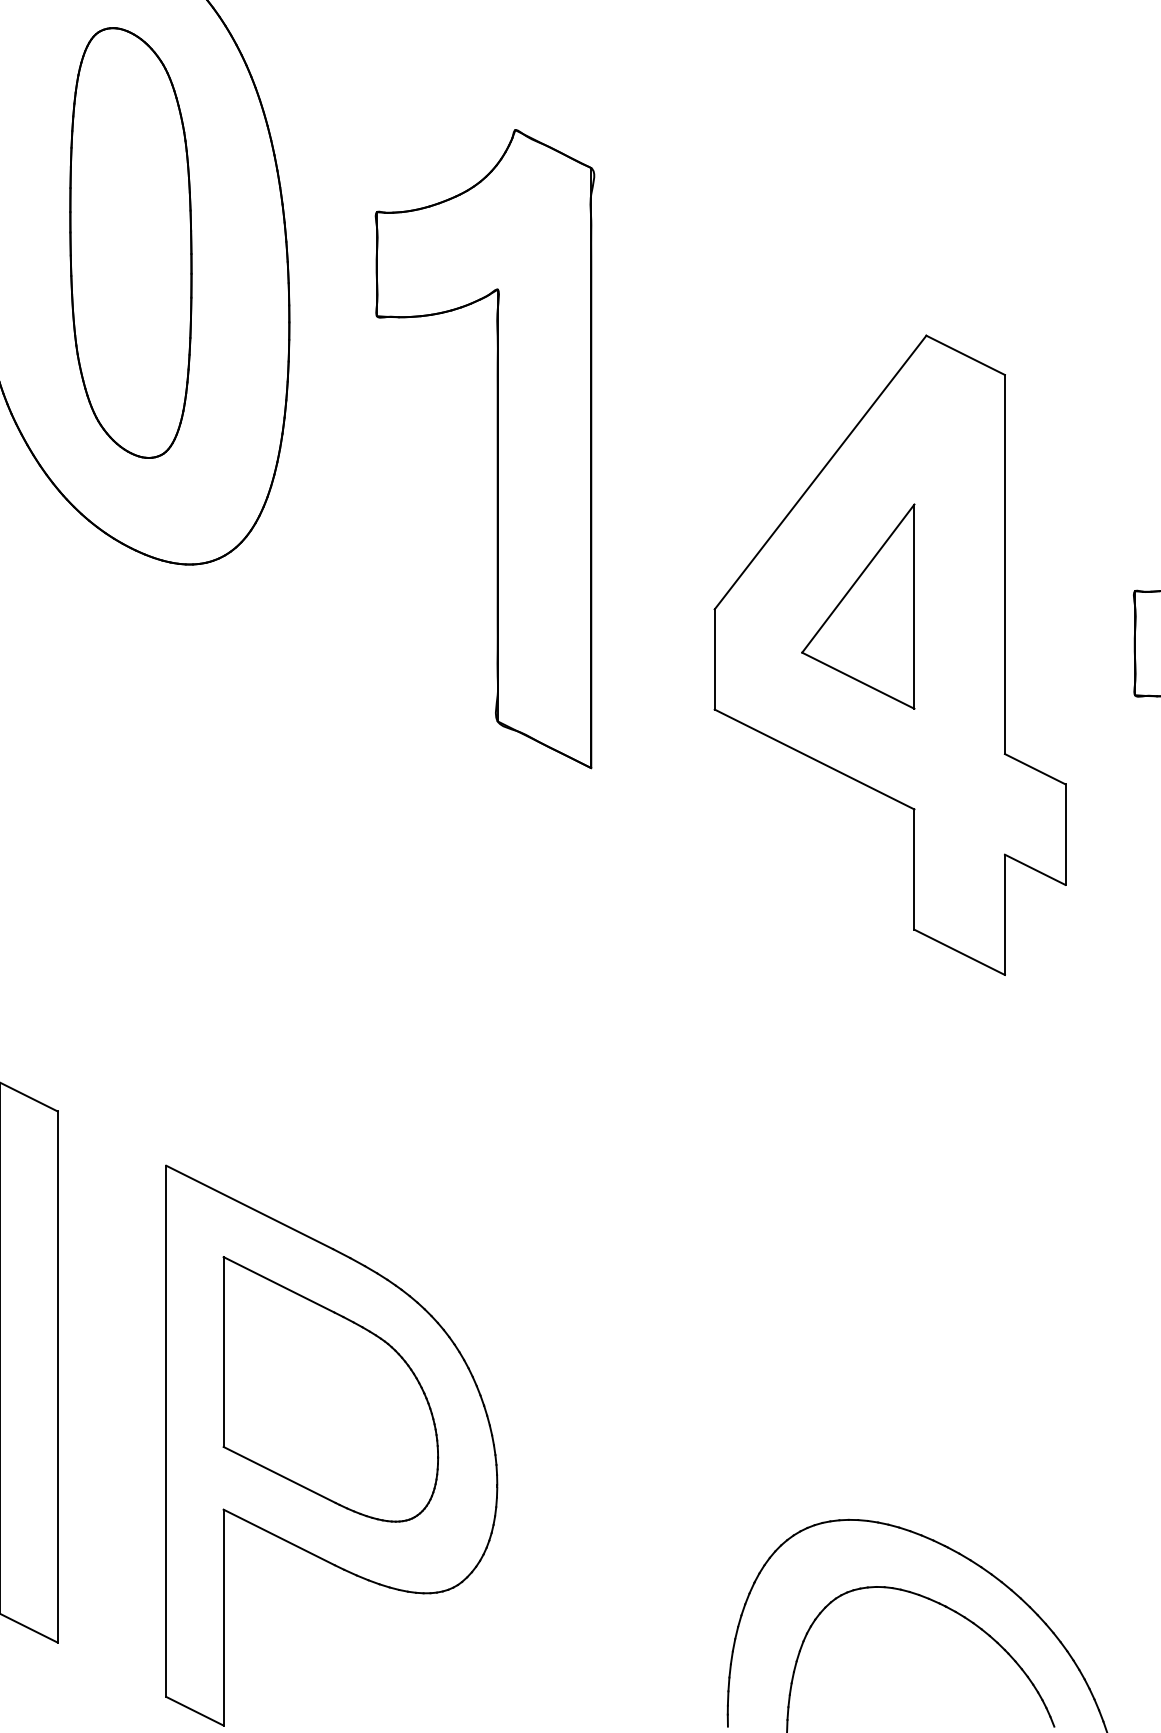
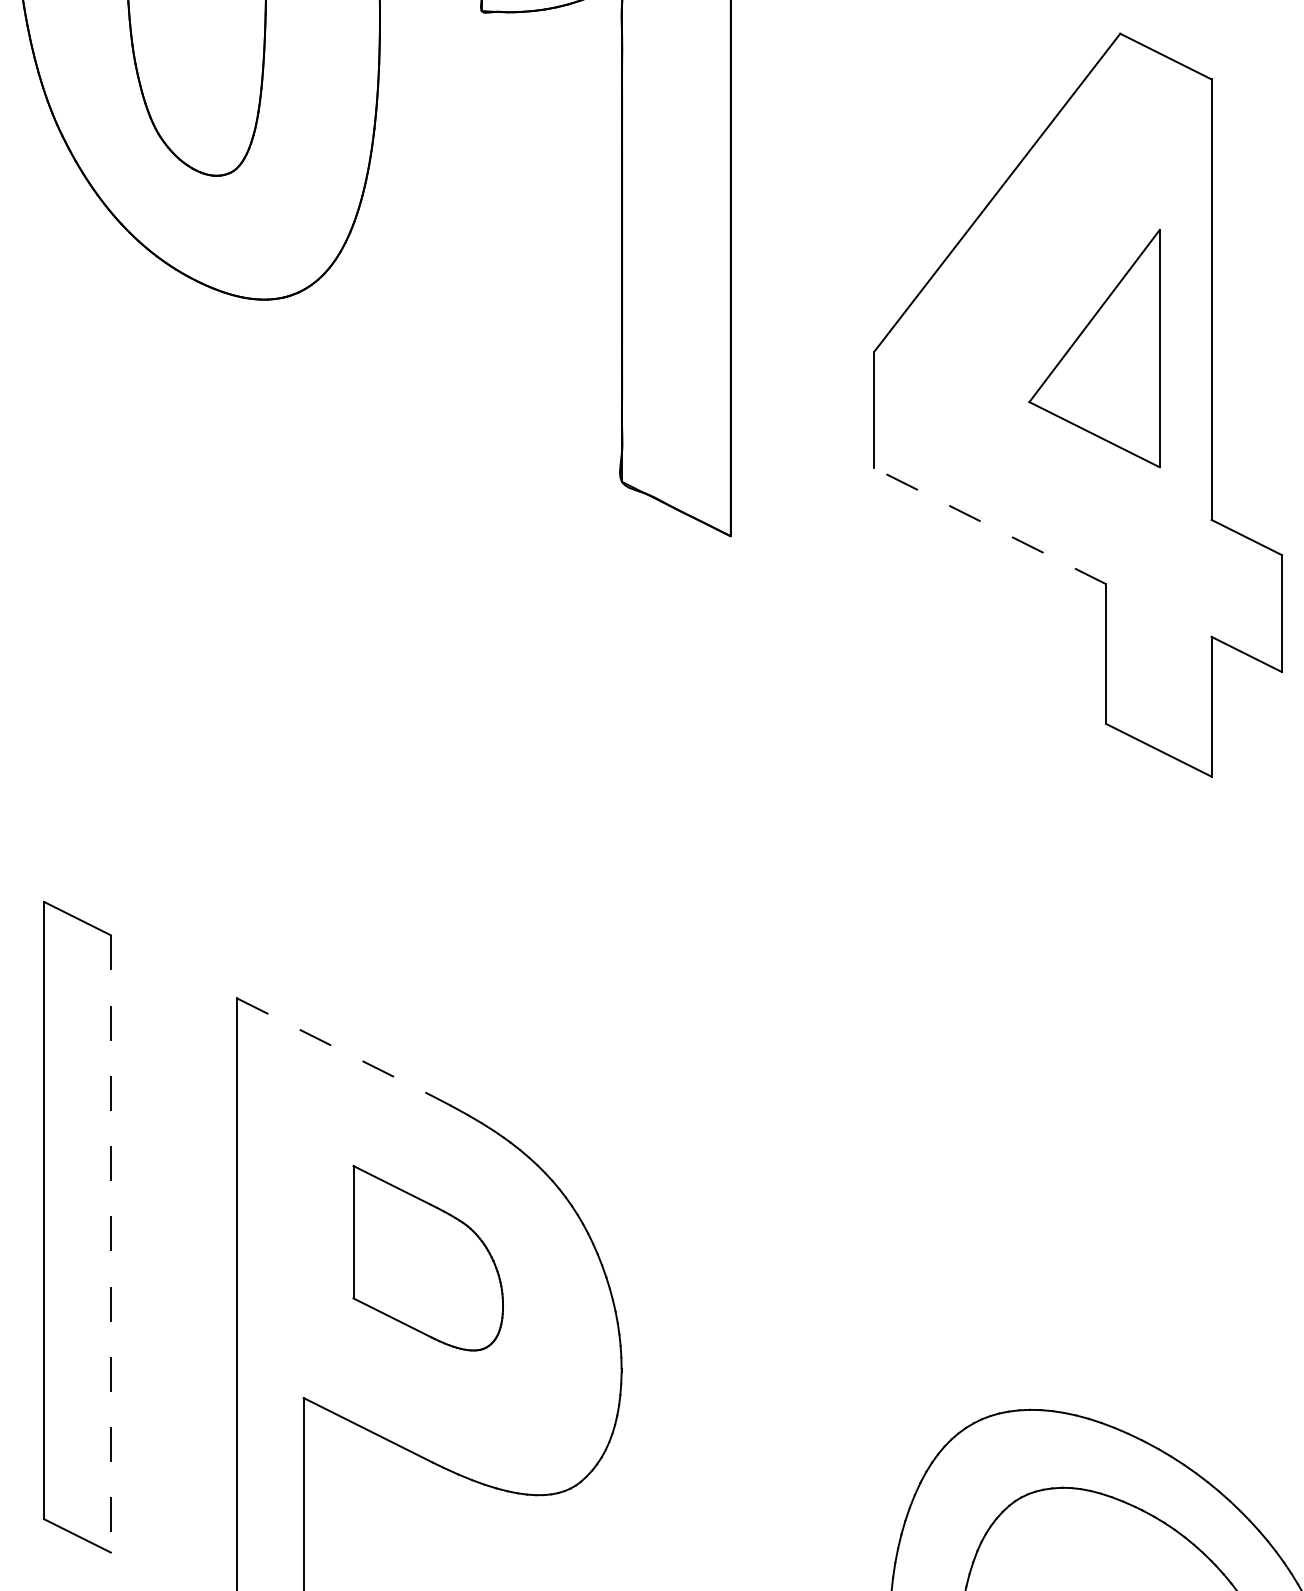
part: (858, 606) -> (1094, 348), moved
line: (814, 759) -> (990, 526), solid -> dashed
line: (250, 1207) -> (334, 1046), solid -> dashed
line: (57, 1377) -> (110, 1244), solid -> dashed
part: (330, 1389) -> (427, 1258), size x0.6

